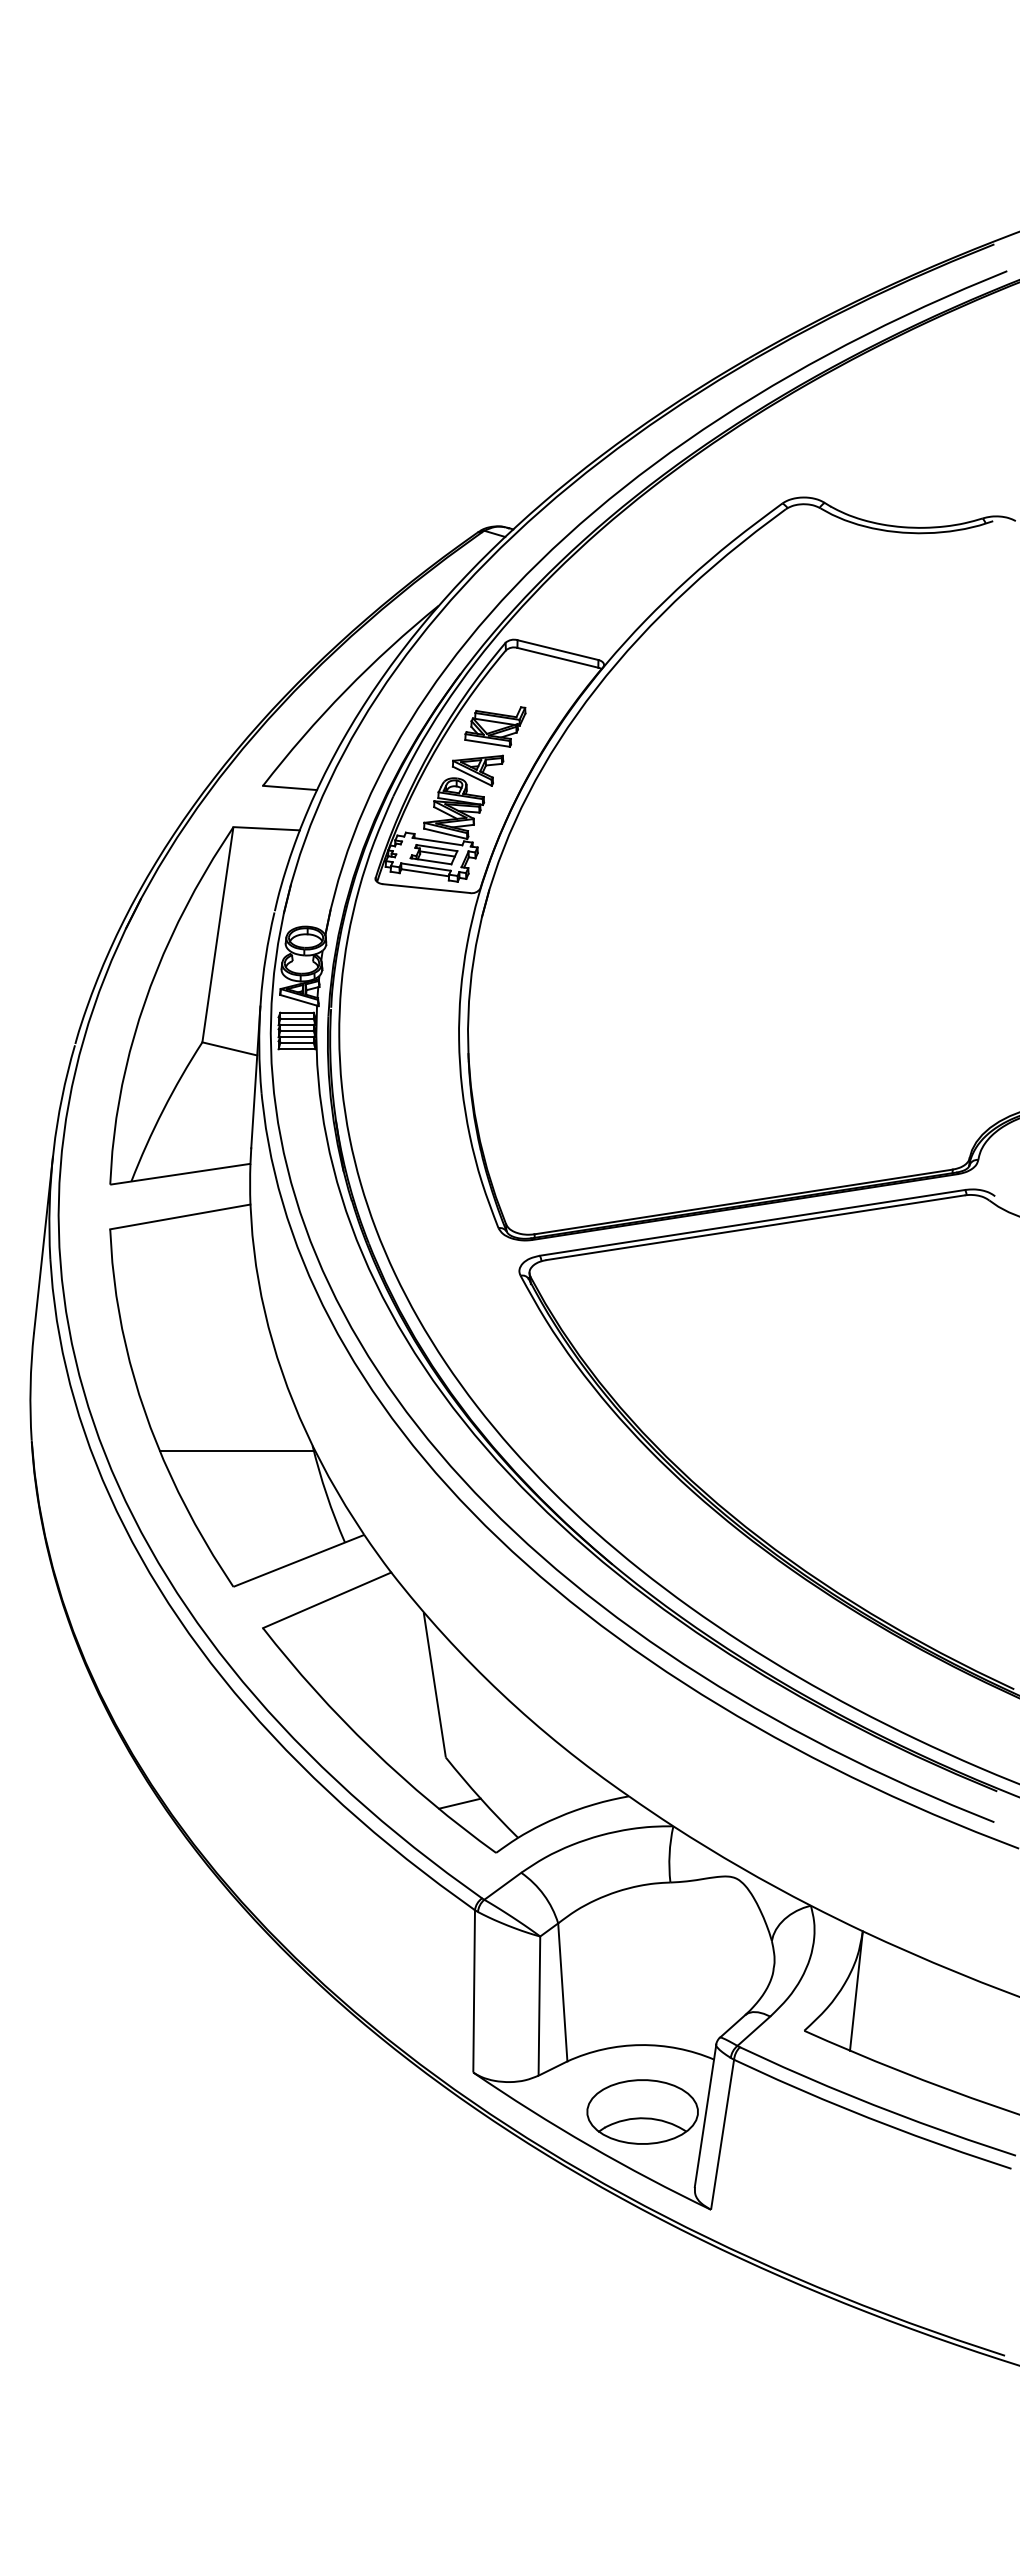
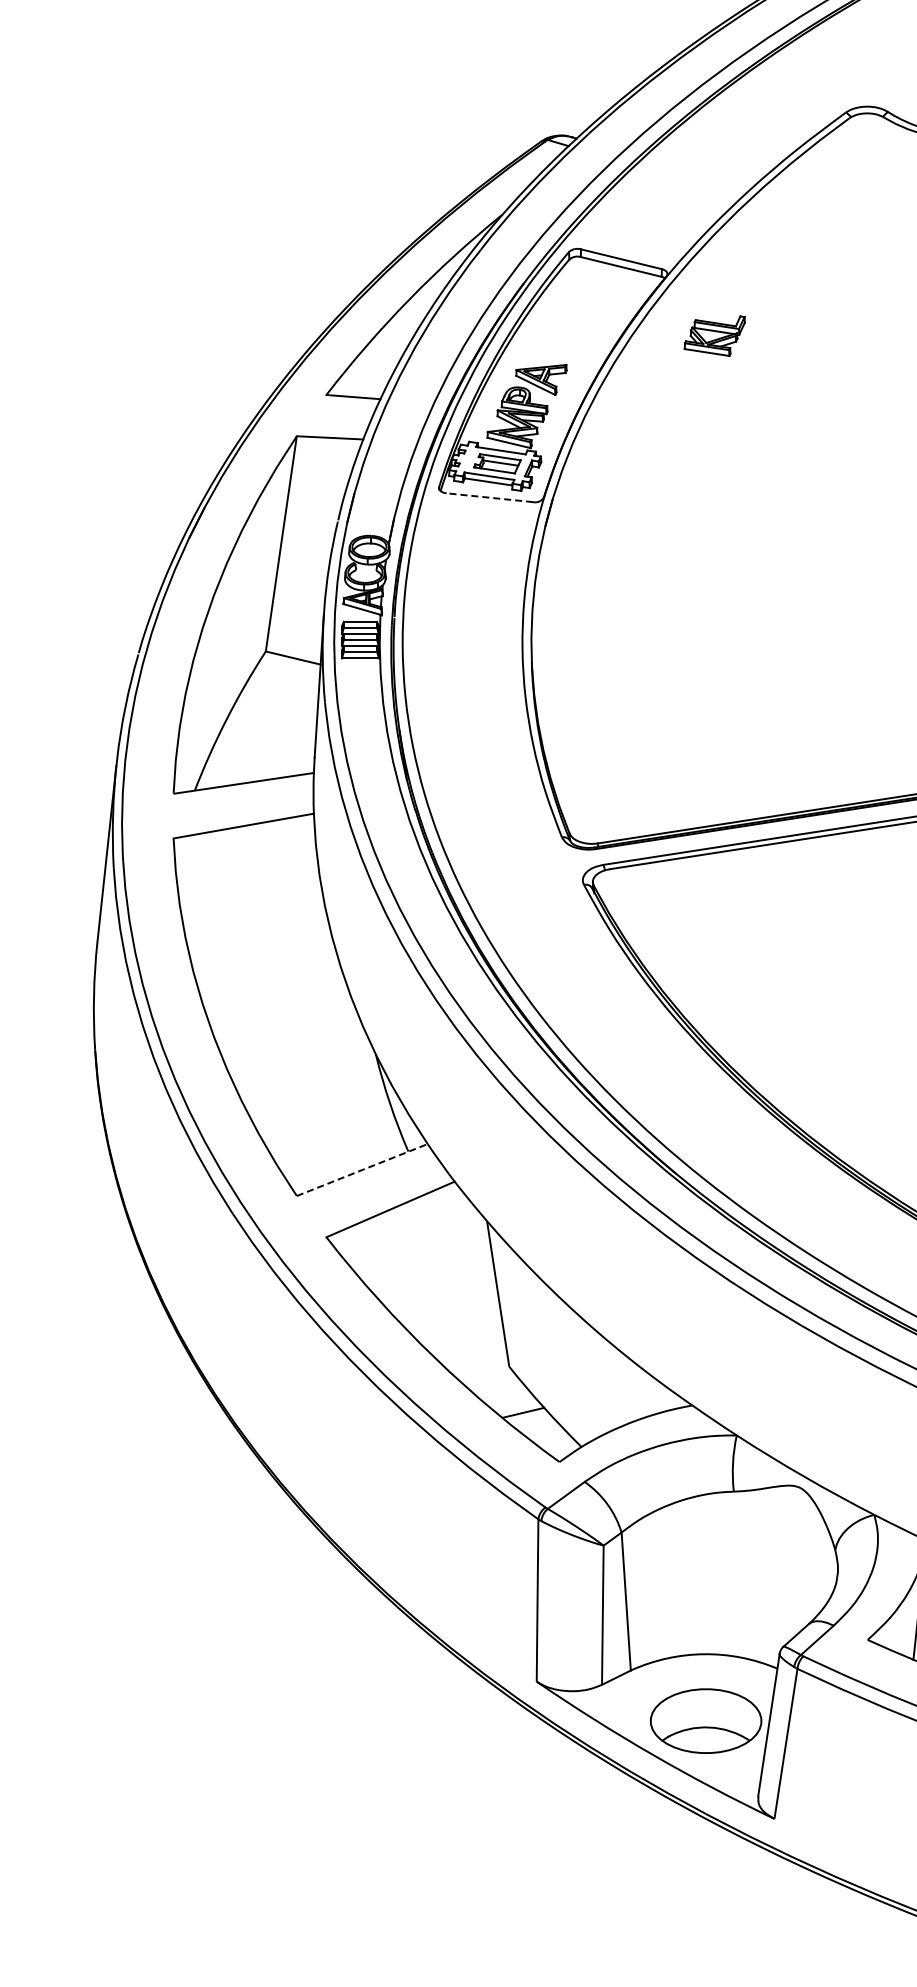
part: (495, 726) -> (714, 335), moved
line: (425, 888) -> (488, 497), solid -> dashed
line: (236, 1450) -> (299, 1059), removed
line: (299, 1560) -> (362, 1169), solid -> dashed

